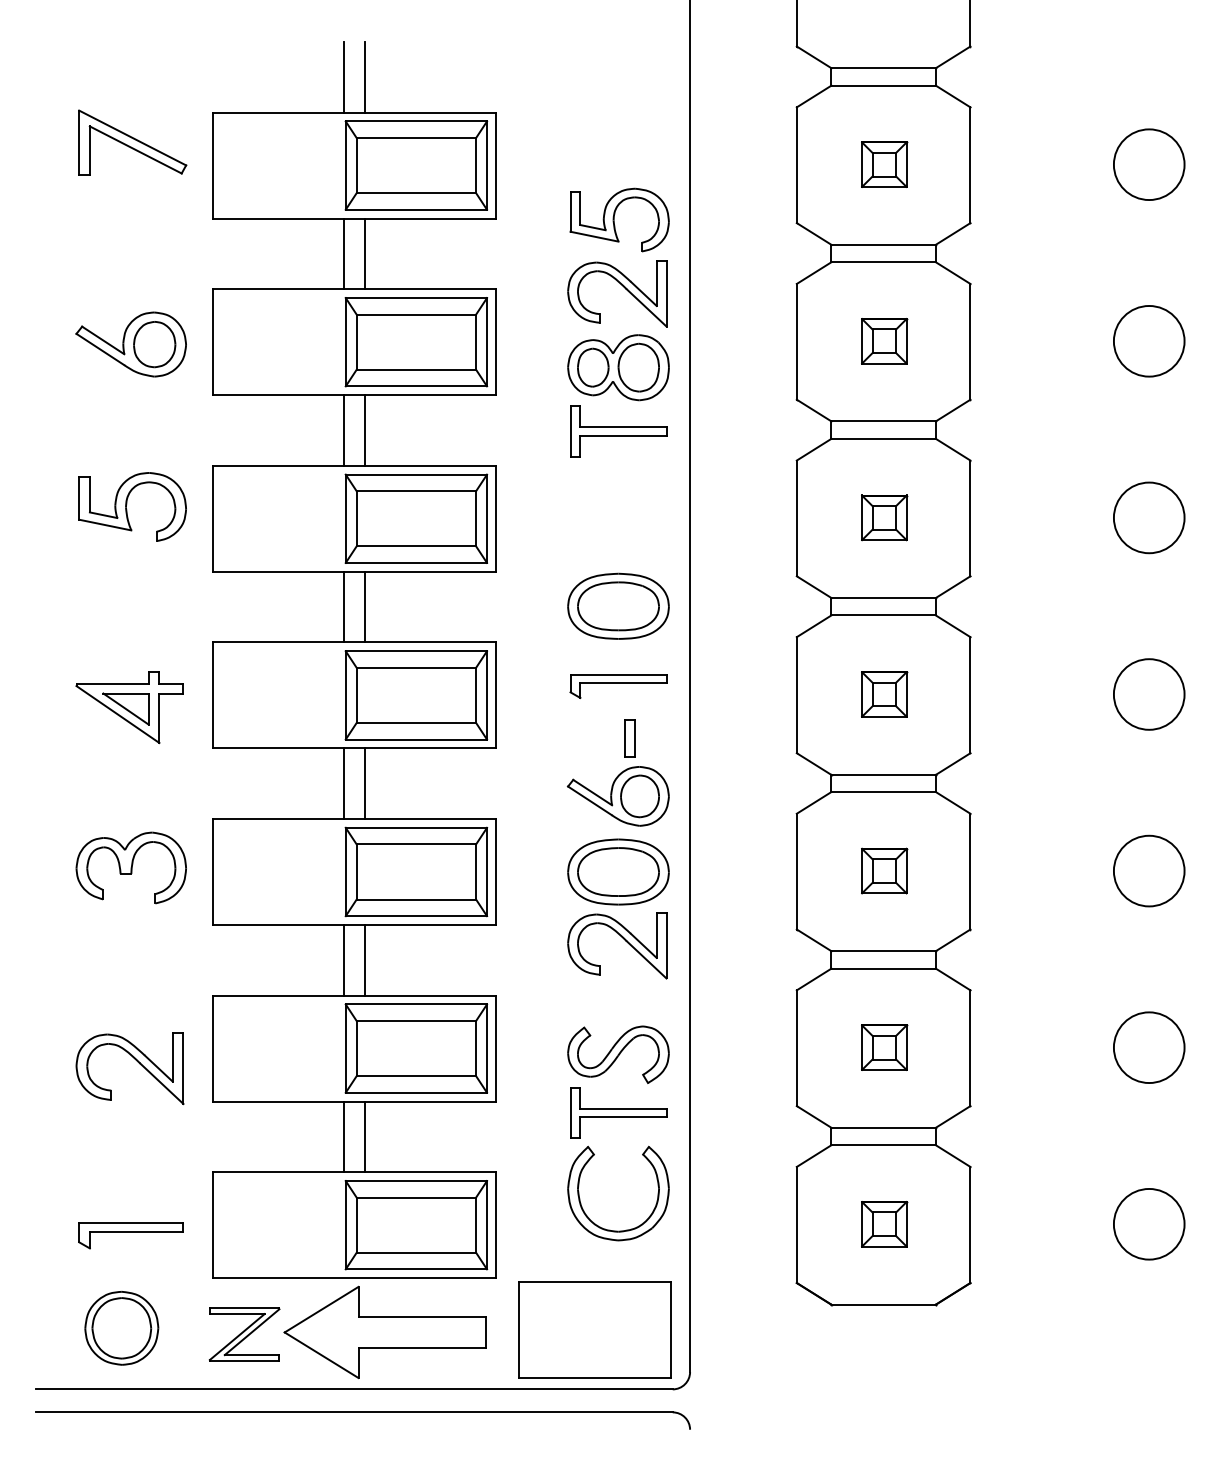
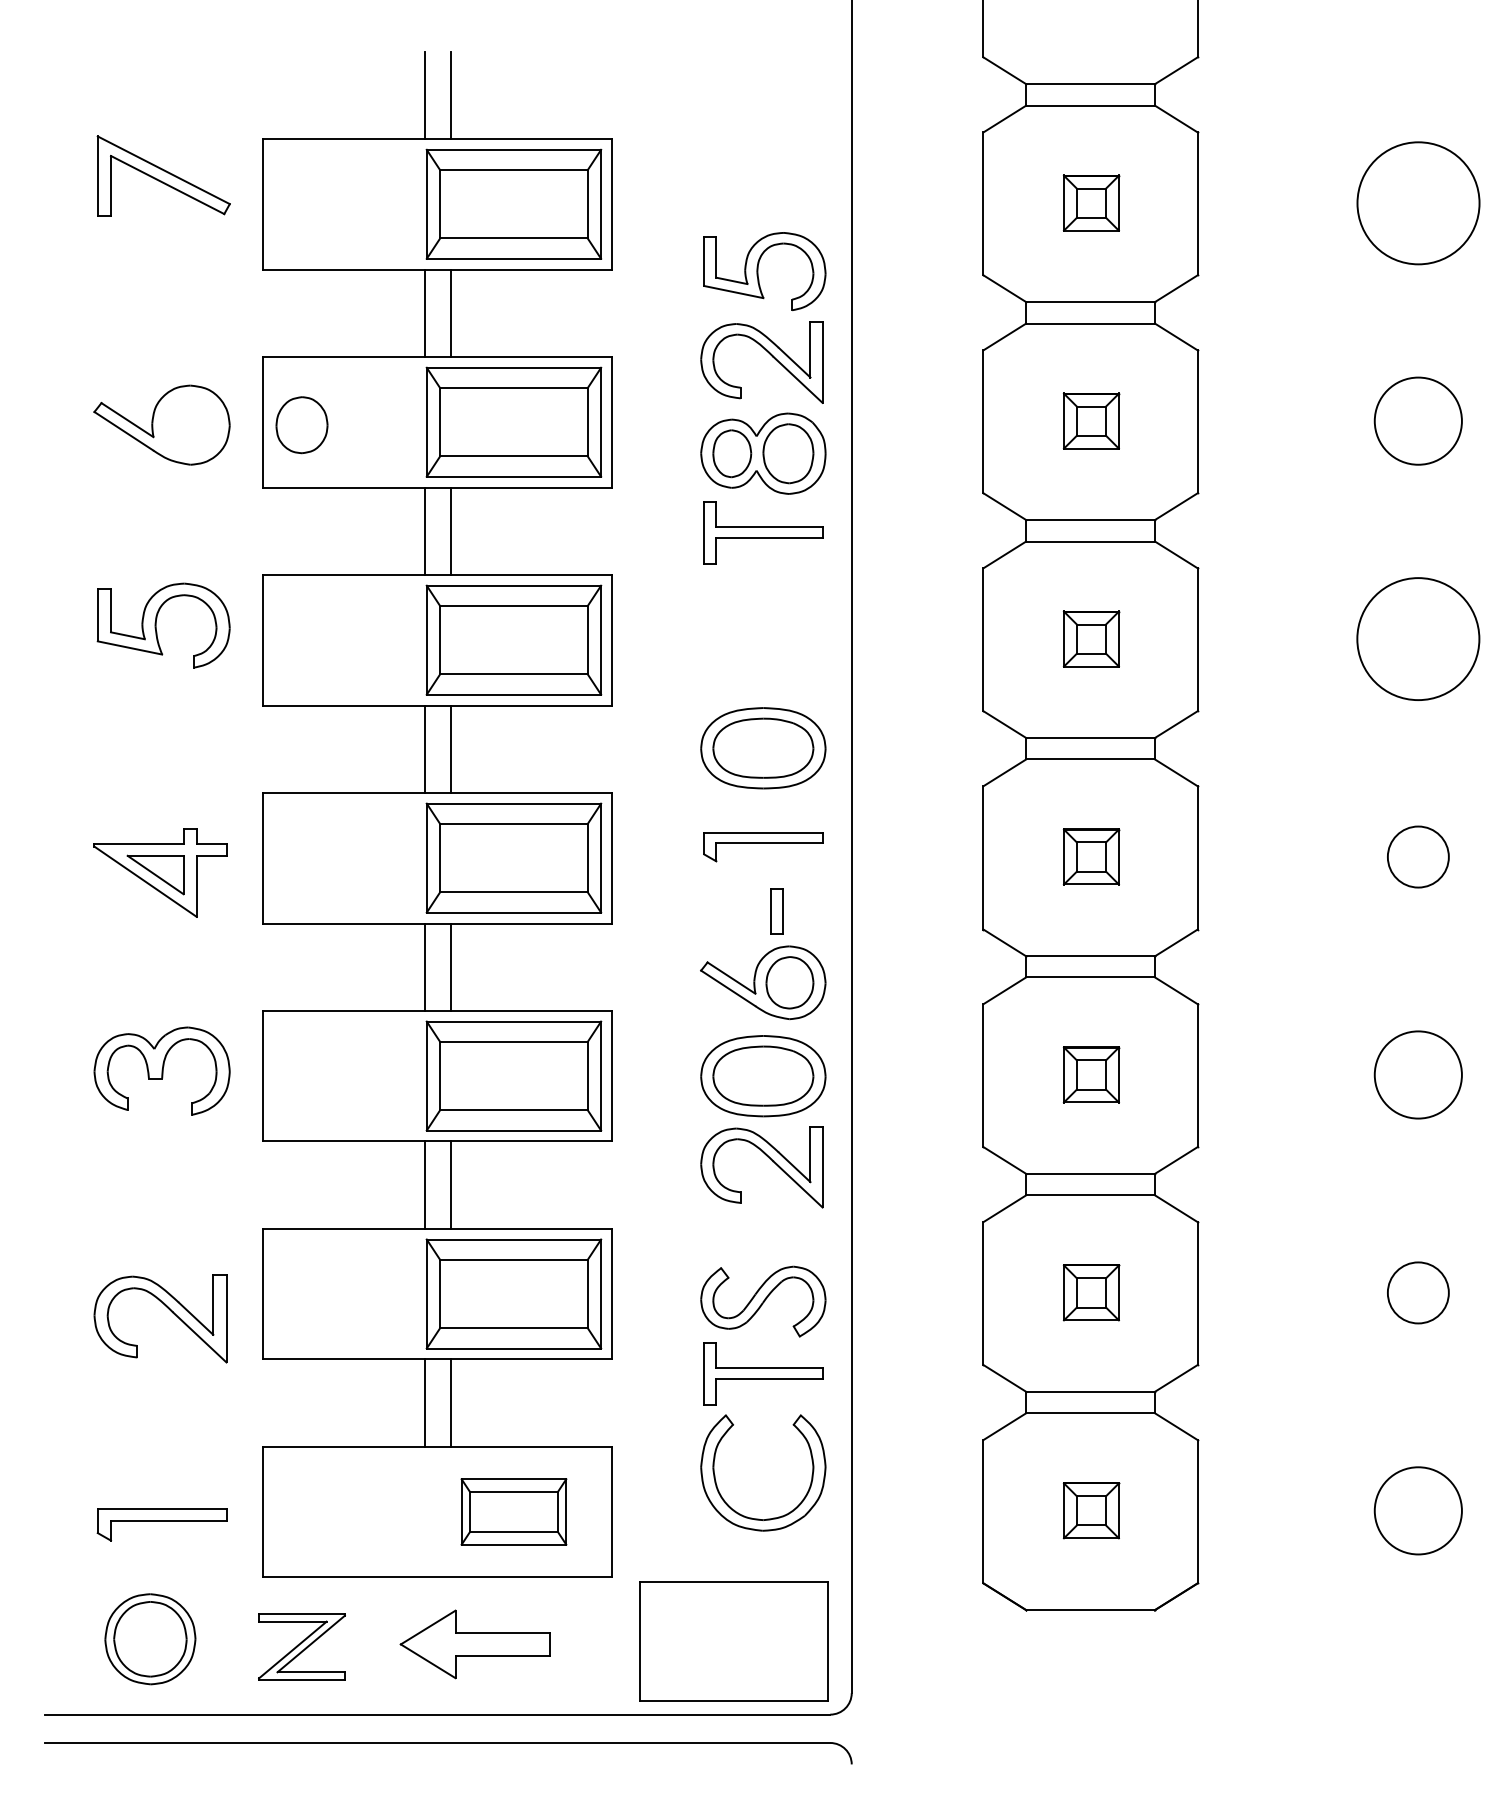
circle: (1148, 164) -> (1417, 202), size x1.4
part: (154, 344) -> (301, 425), moved
circle: (1148, 517) -> (1417, 638), size x1.4
circle: (1148, 694) -> (1417, 856), size x0.7
circle: (1148, 1047) -> (1417, 1292), size x0.7
part: (416, 1224) -> (513, 1511), size x0.6
part: (384, 1332) -> (474, 1644), size x0.6

